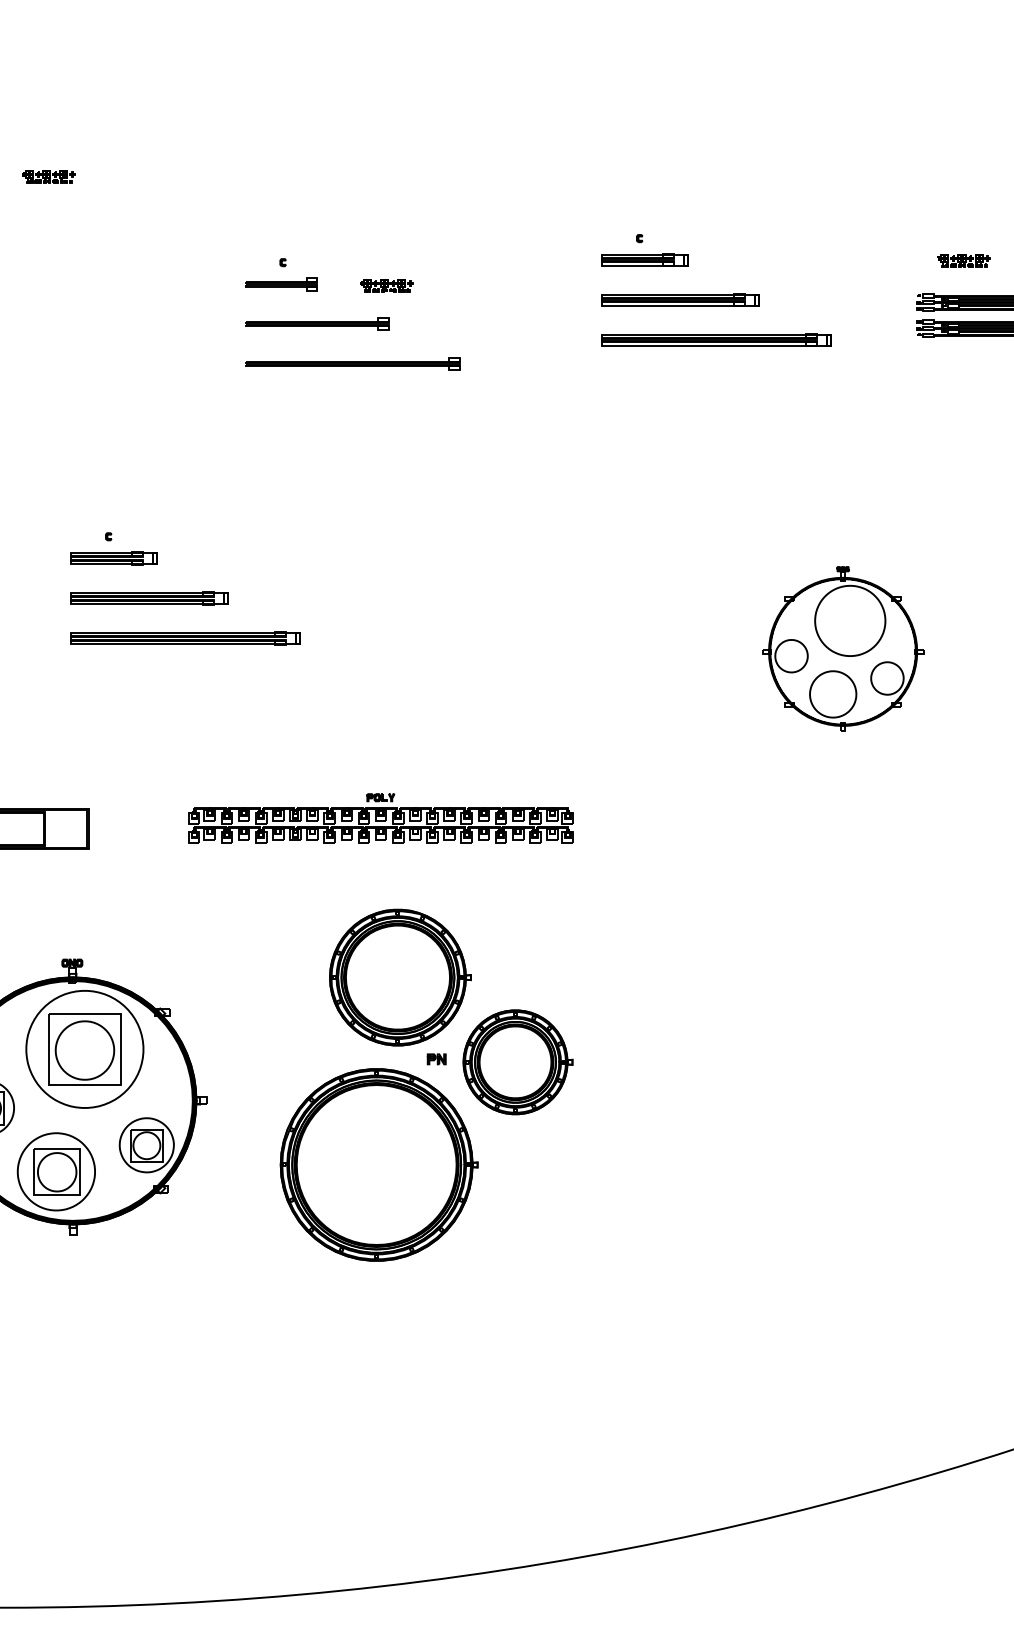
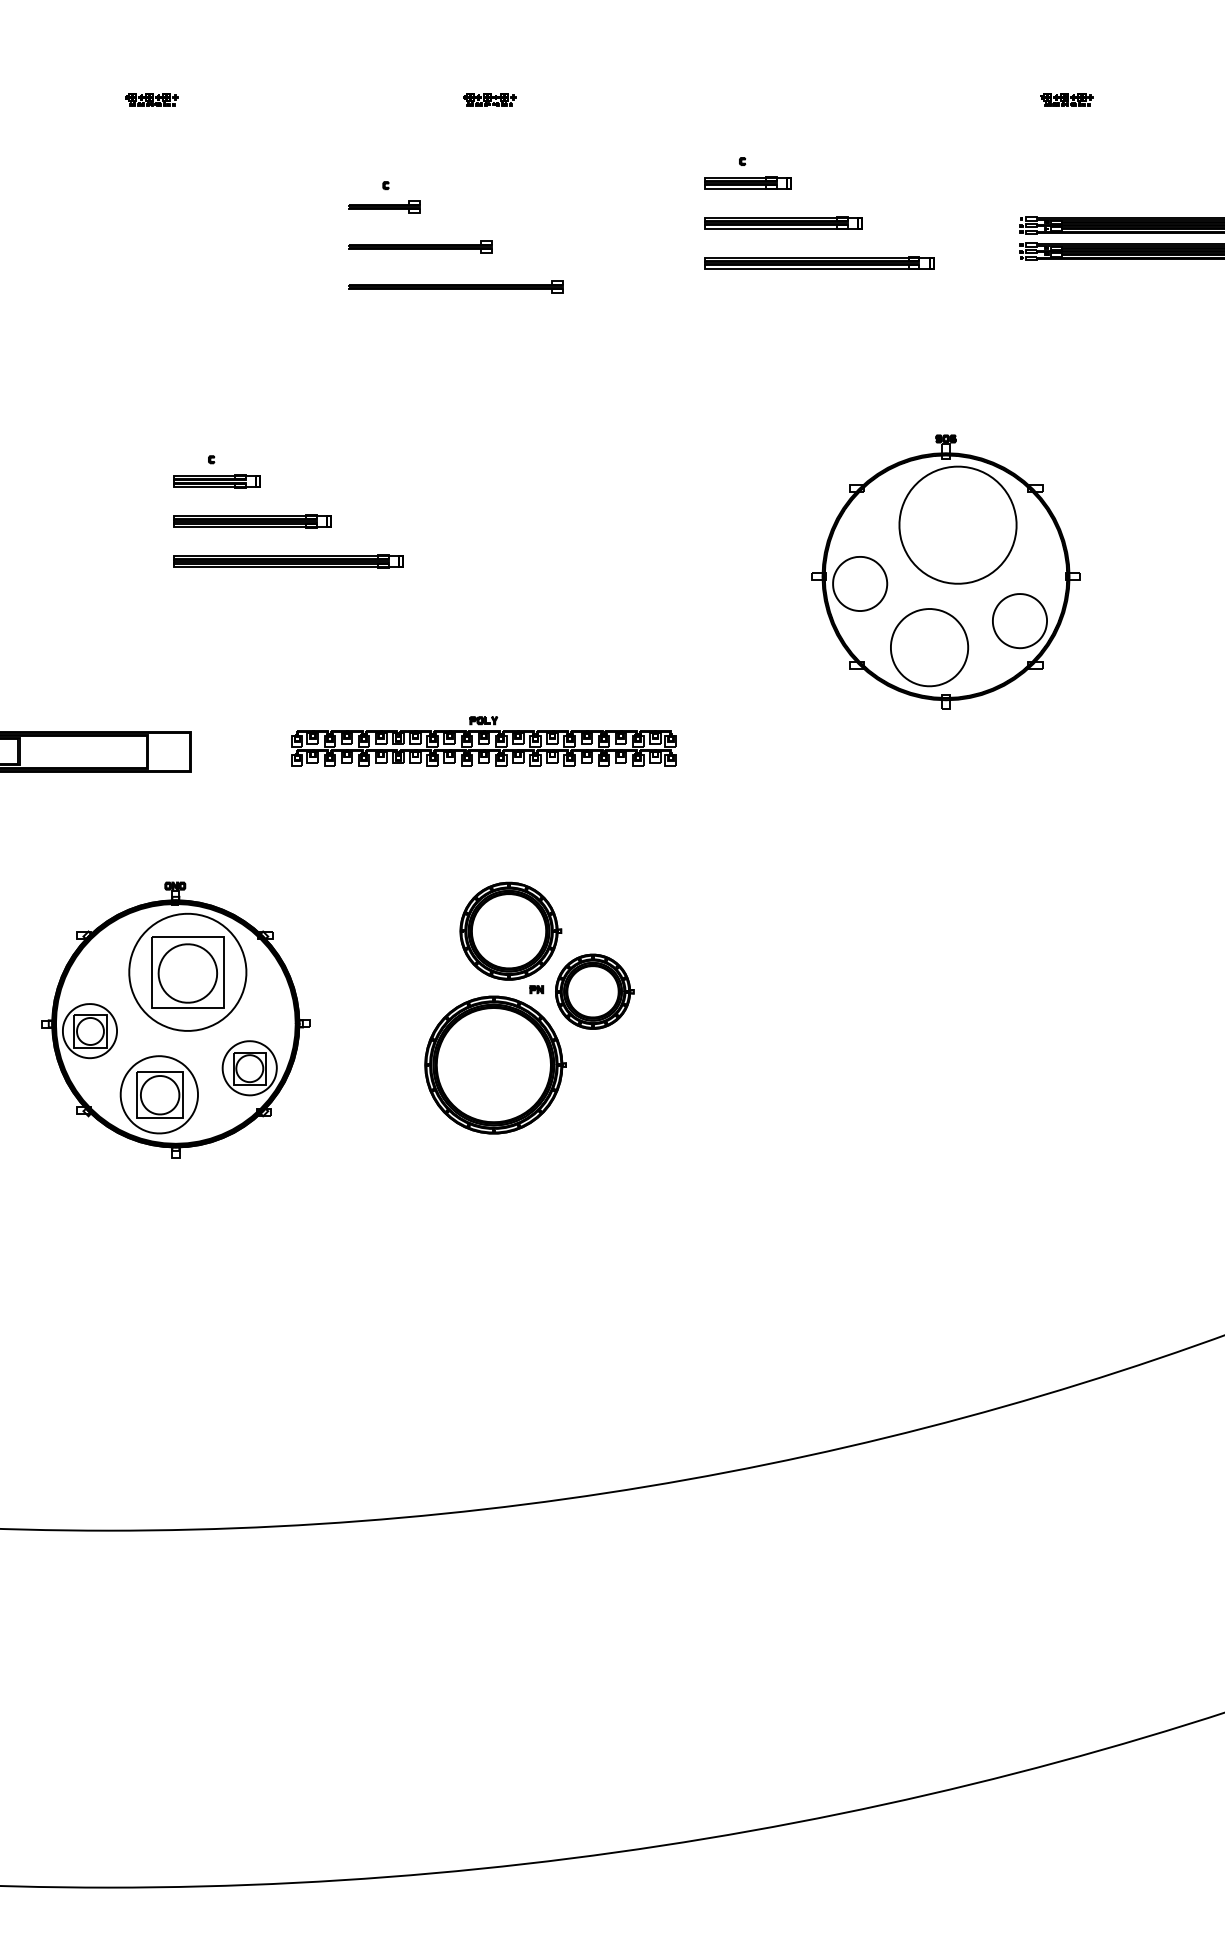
part: (963, 260) -> (1066, 99), moved
part: (386, 285) -> (489, 99), moved
part: (842, 648) -> (945, 571), size x1.67
part: (426, 1084) -> (529, 1007), size x0.71

